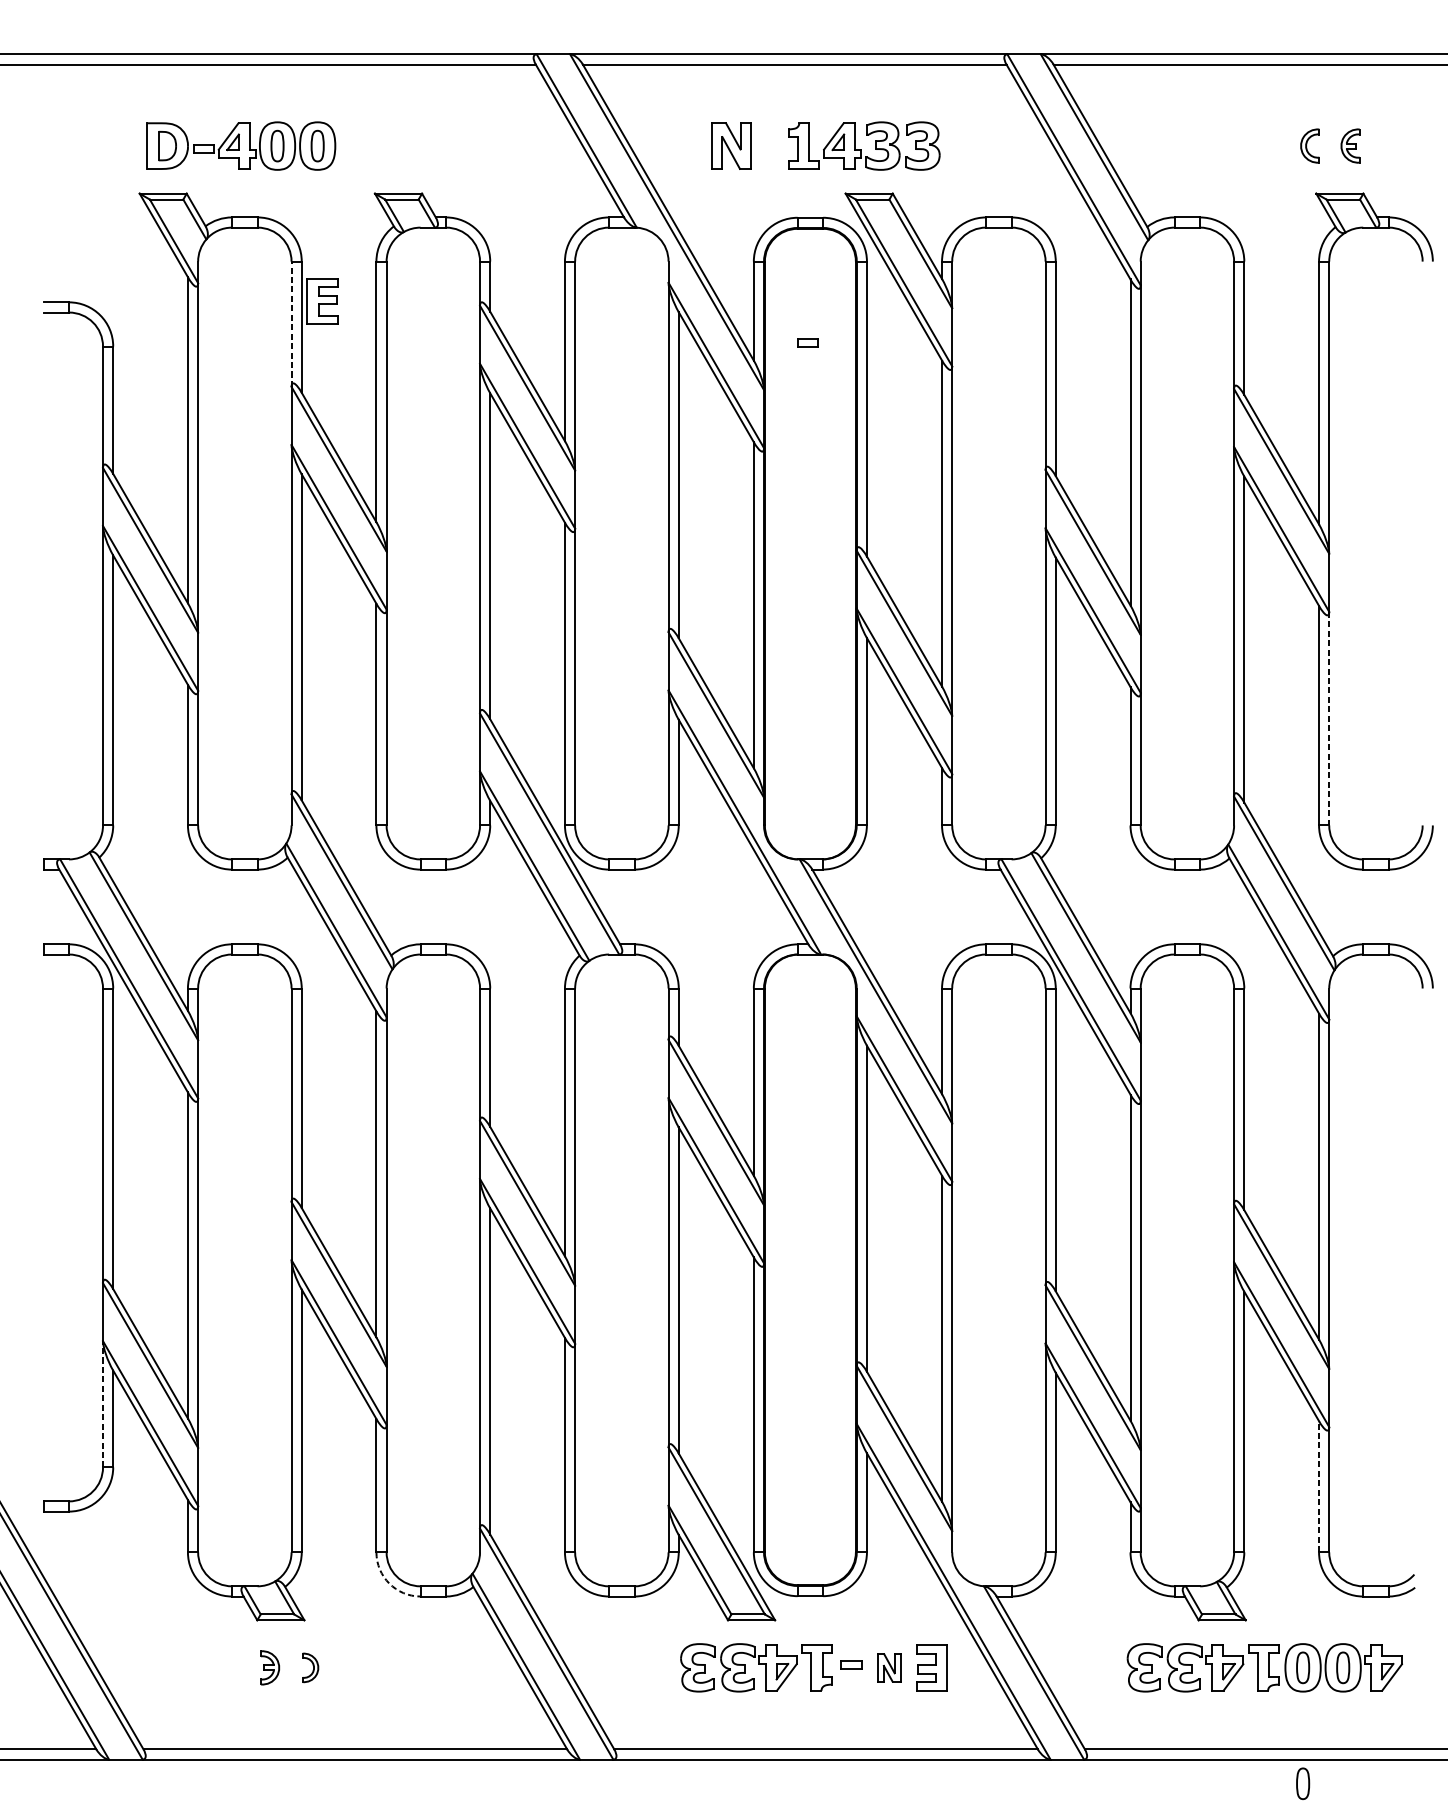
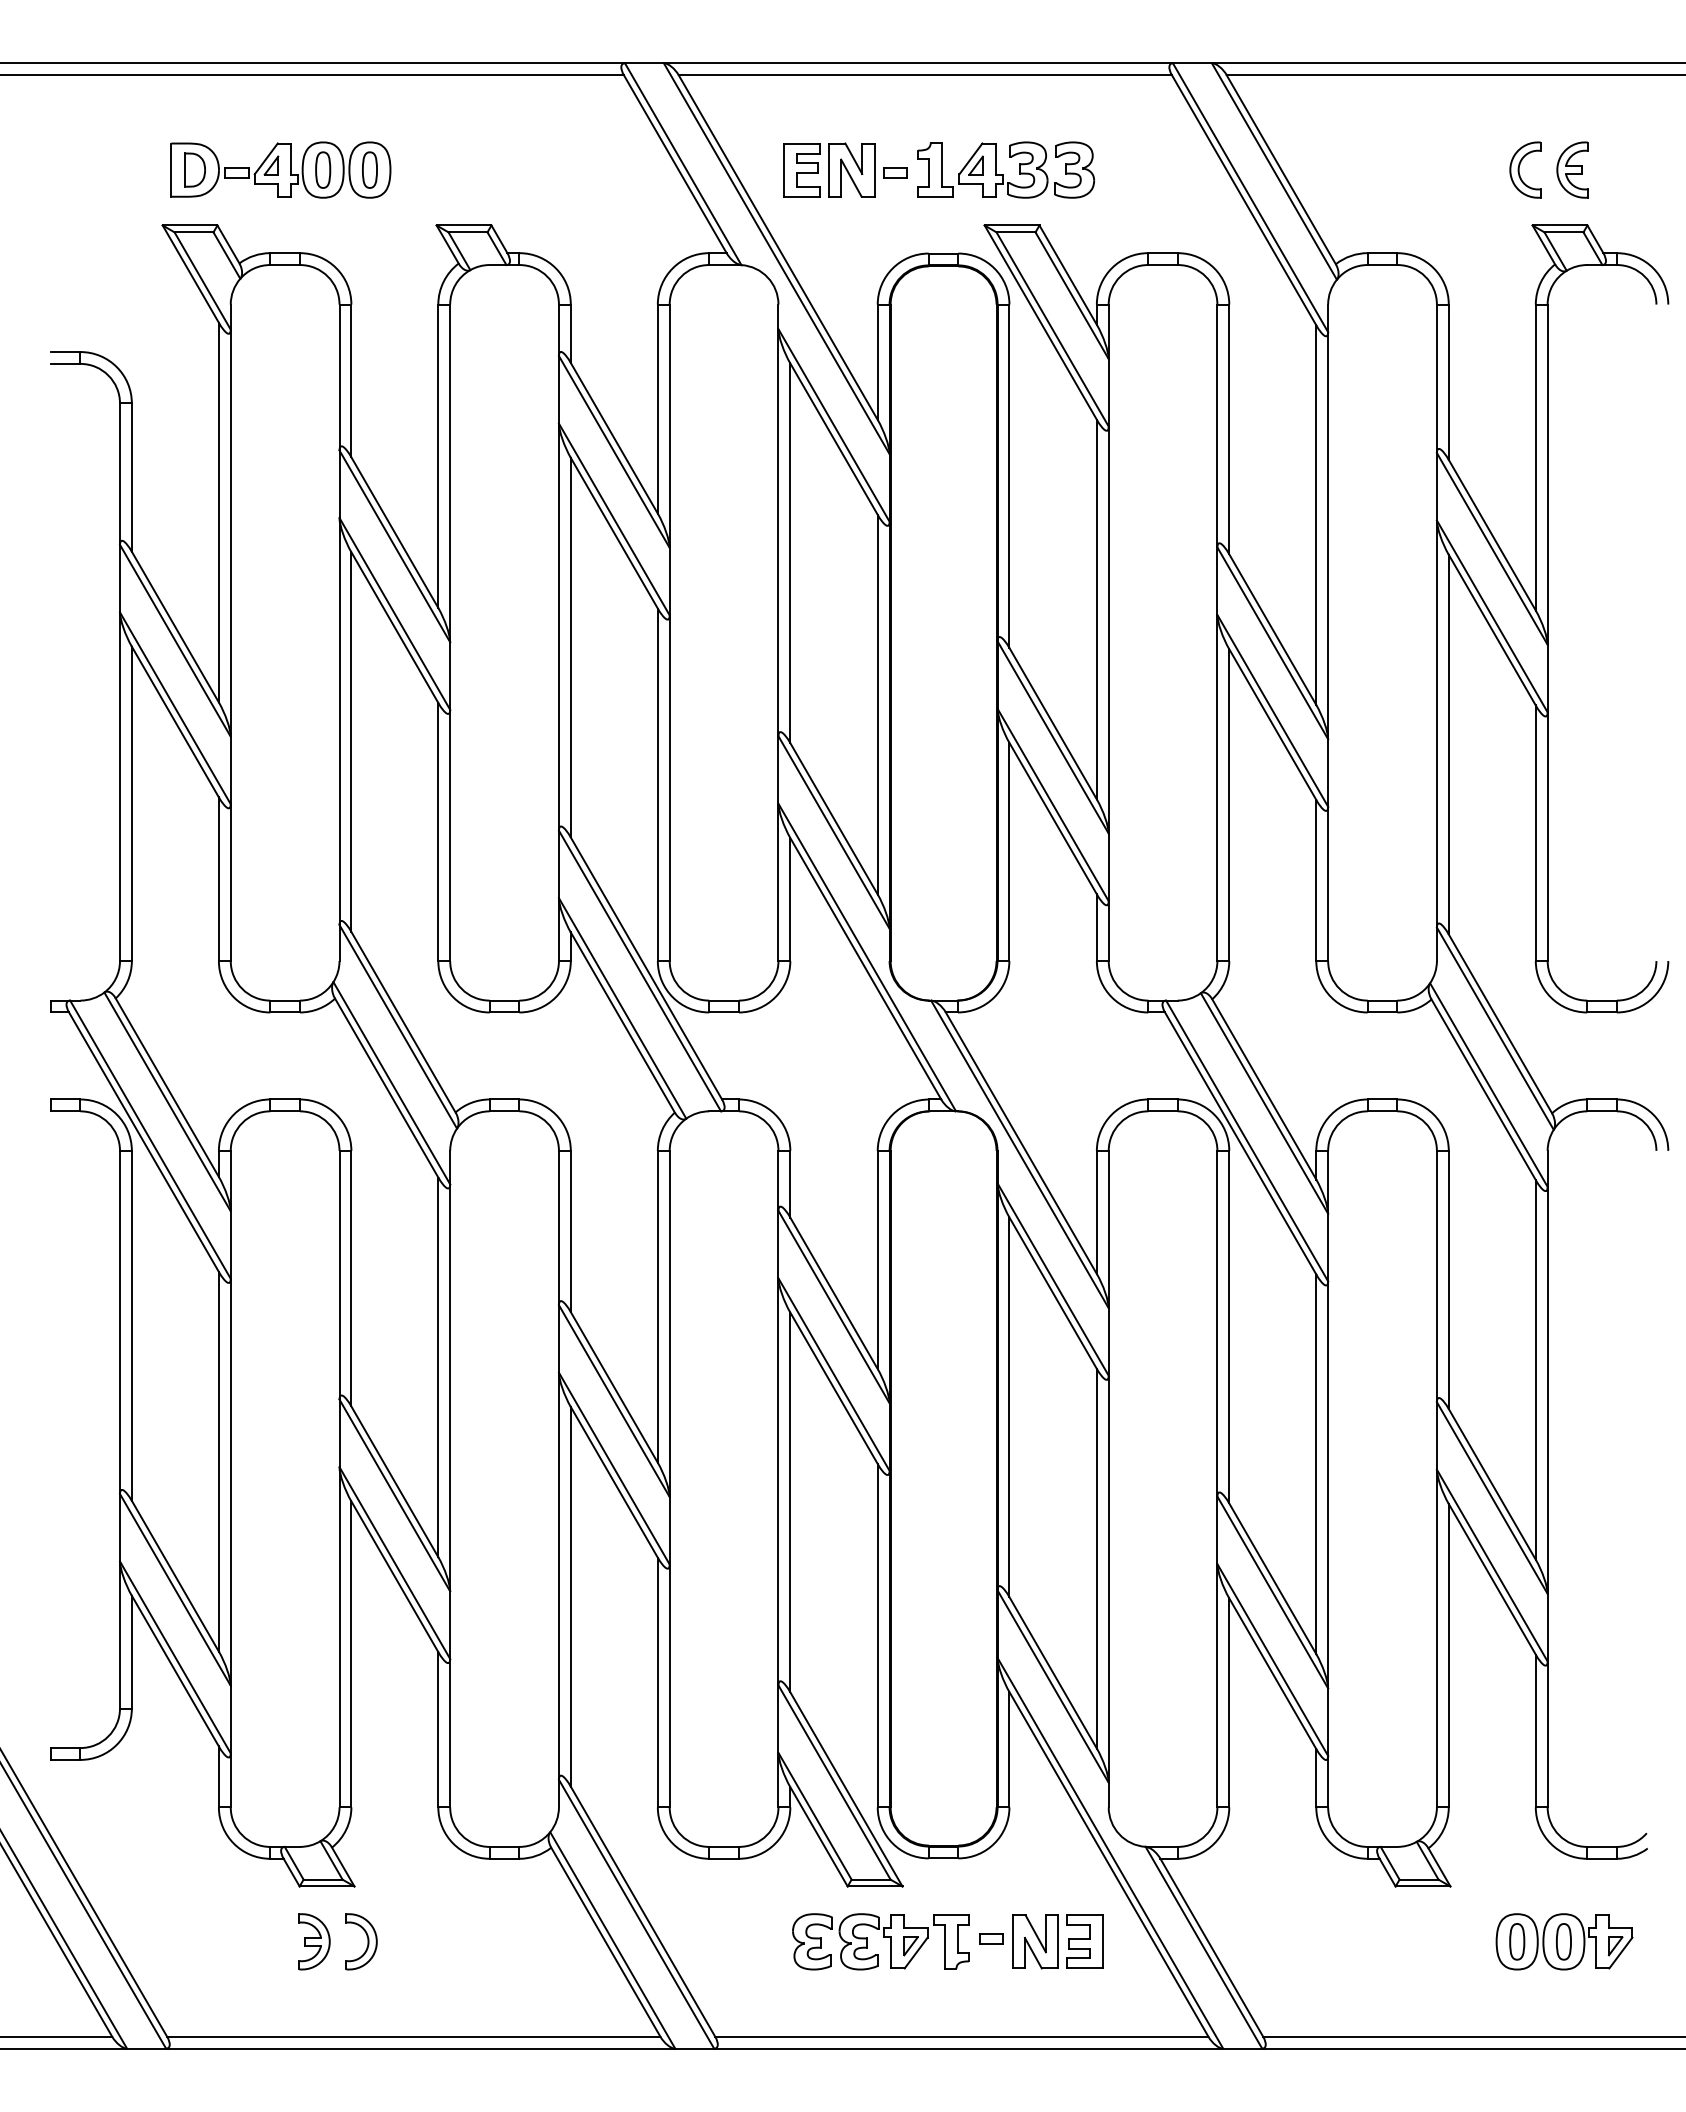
part: (1310, 145) -> (1525, 169), size x1.43
part: (1350, 145) -> (1572, 169), size x1.43
part: (322, 301) -> (801, 170), moved
line: (291, 324) -> (339, 377), dashed -> solid
part: (807, 342) -> (895, 172), moved
line: (1329, 719) -> (1547, 837), dashed -> solid
line: (103, 1403) -> (120, 1634), dashed -> solid
line: (1318, 1486) -> (1535, 1730), dashed -> solid
arc: (389, 1583) -> (453, 1843), dashed -> solid
part: (270, 1667) -> (314, 1941), size x1.43
part: (310, 1667) -> (361, 1941), size x1.67
part: (889, 1667) -> (1035, 1941), size x1.67
part: (1202, 1667) -> (1400, 1941), removed
part: (1303, 1783) -> (1517, 2076), removed

